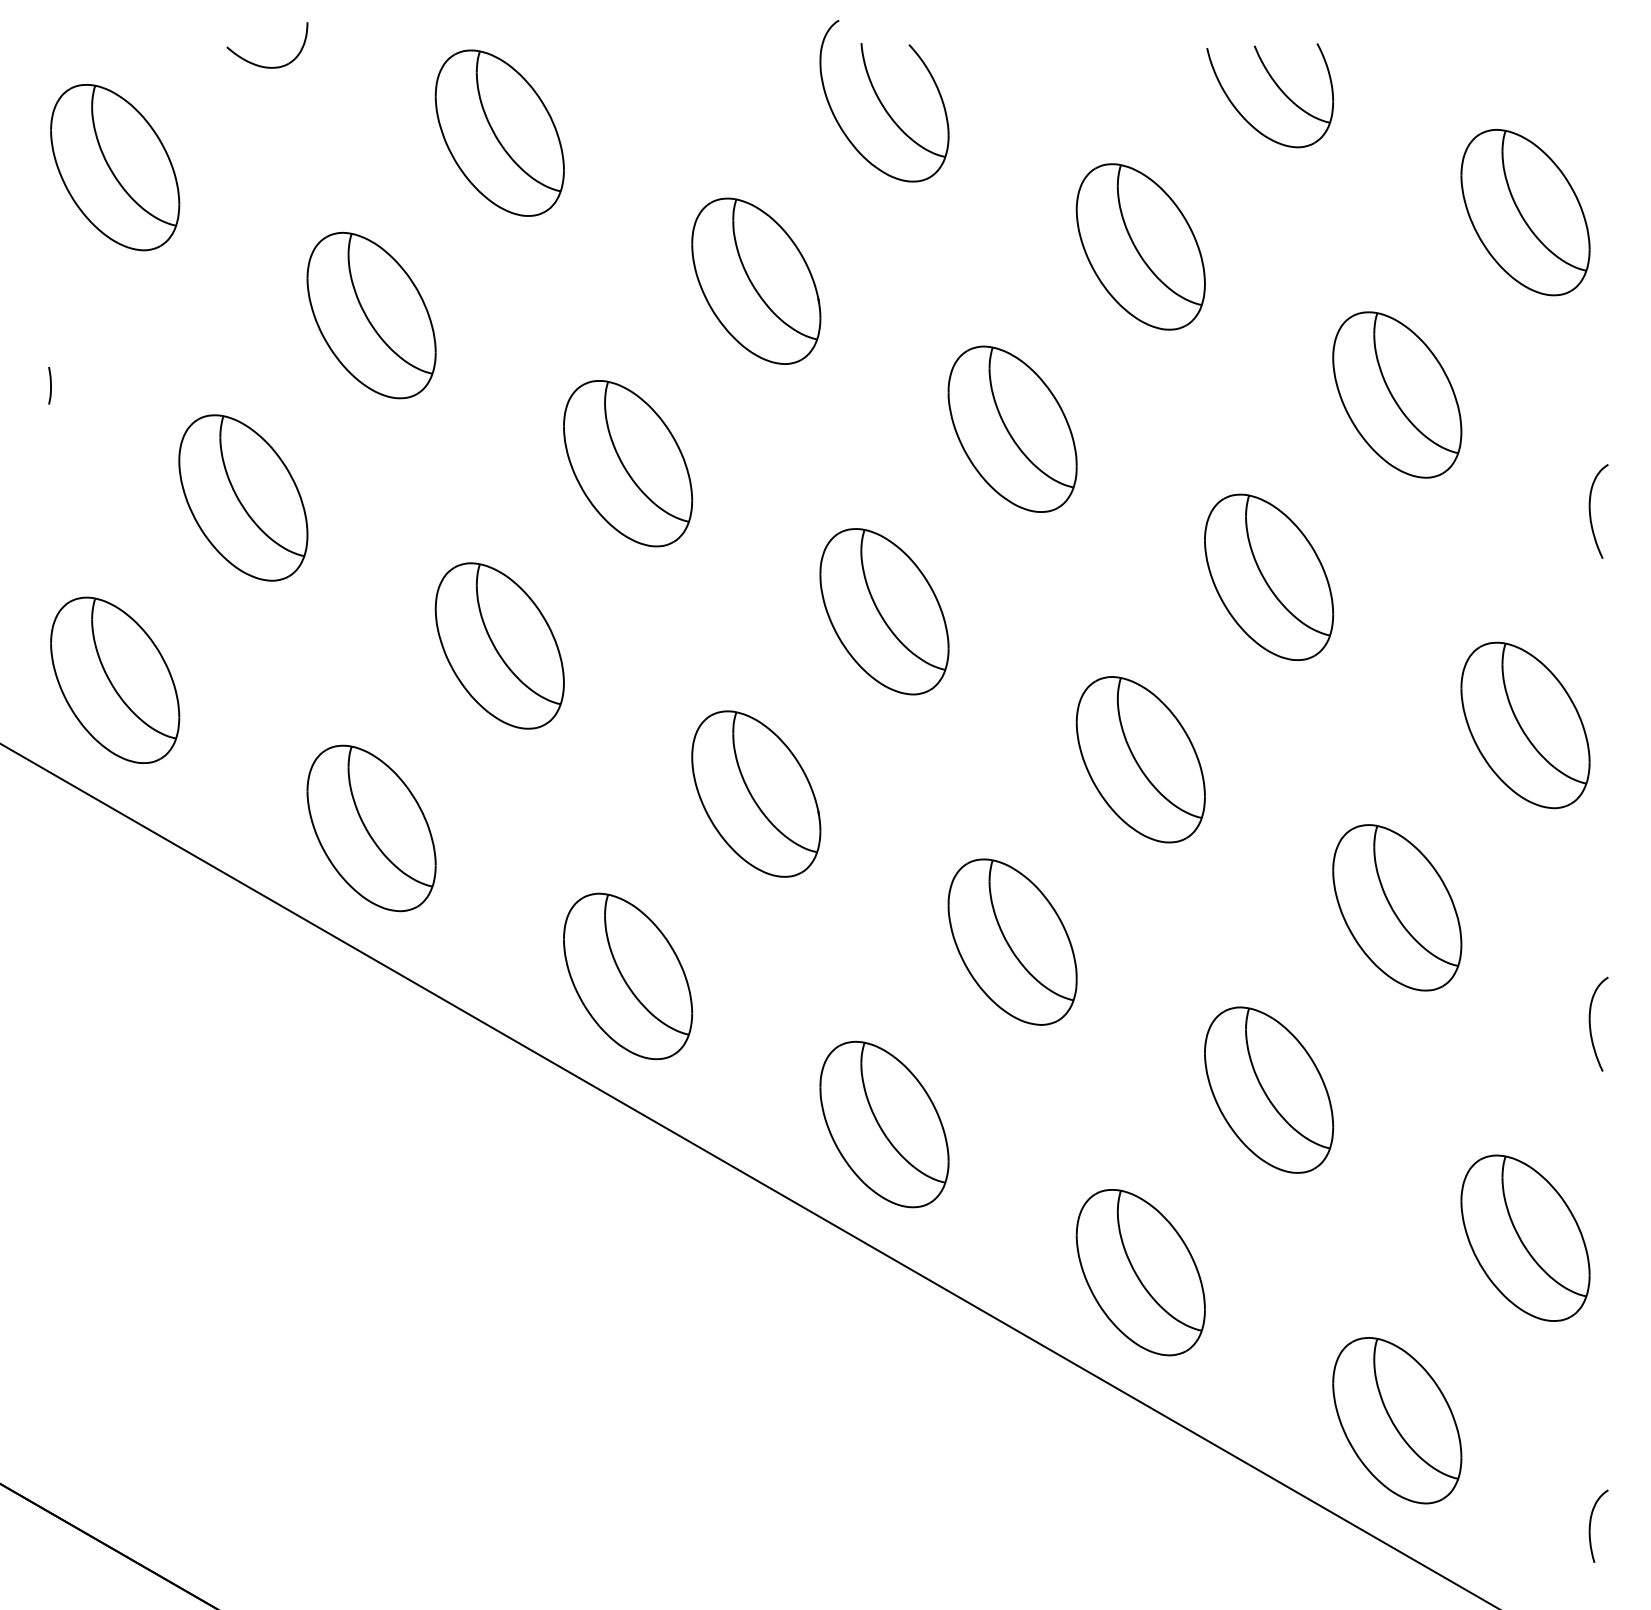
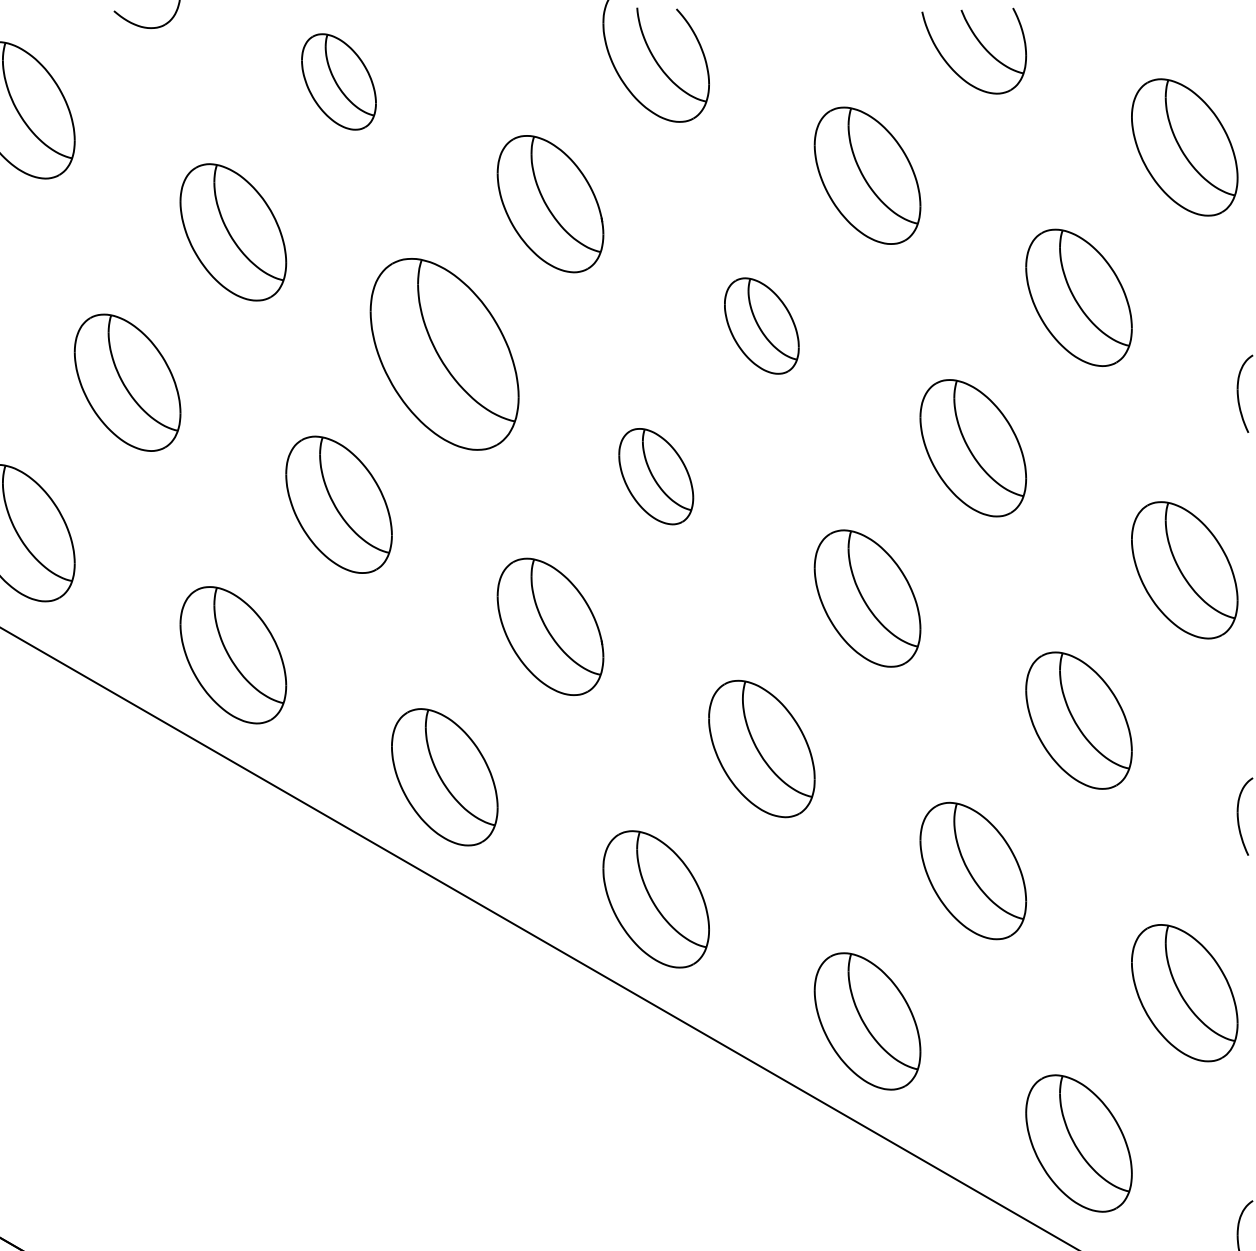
part: (499, 132) -> (338, 81), size x0.7
part: (1012, 428) -> (761, 325), size x0.7
part: (628, 463) -> (445, 354), size x1.4
part: (884, 611) -> (656, 476), size x0.7

